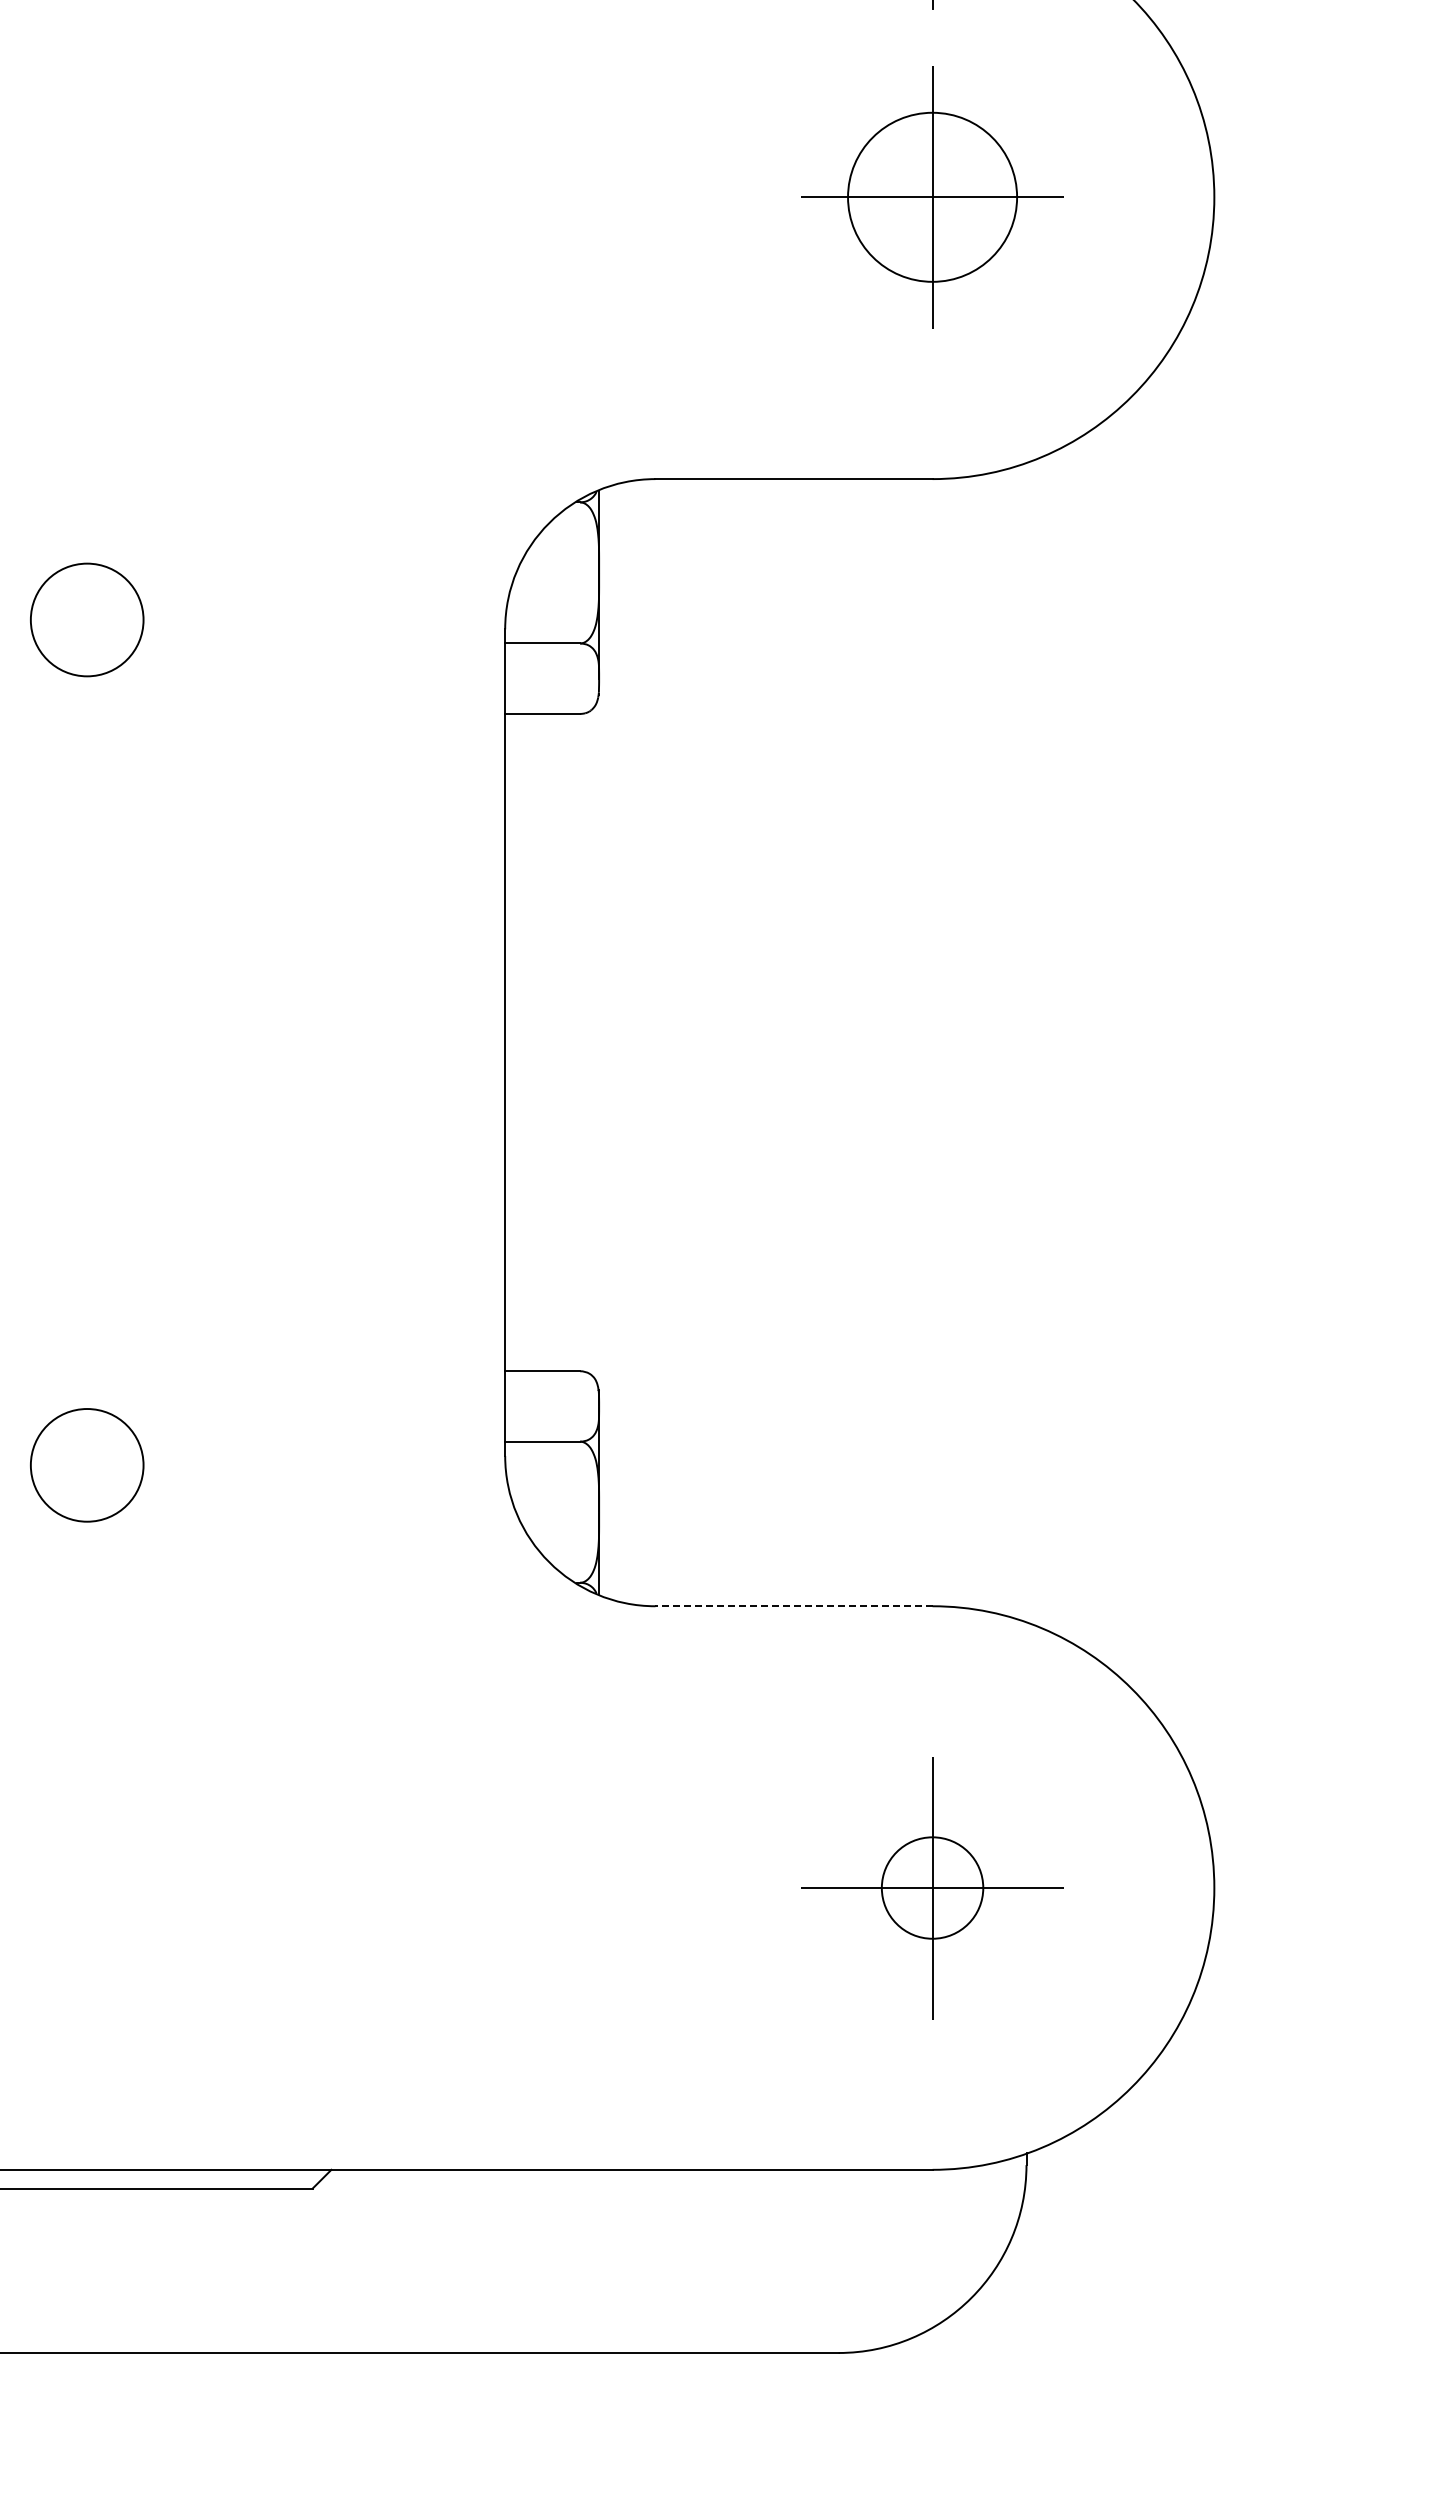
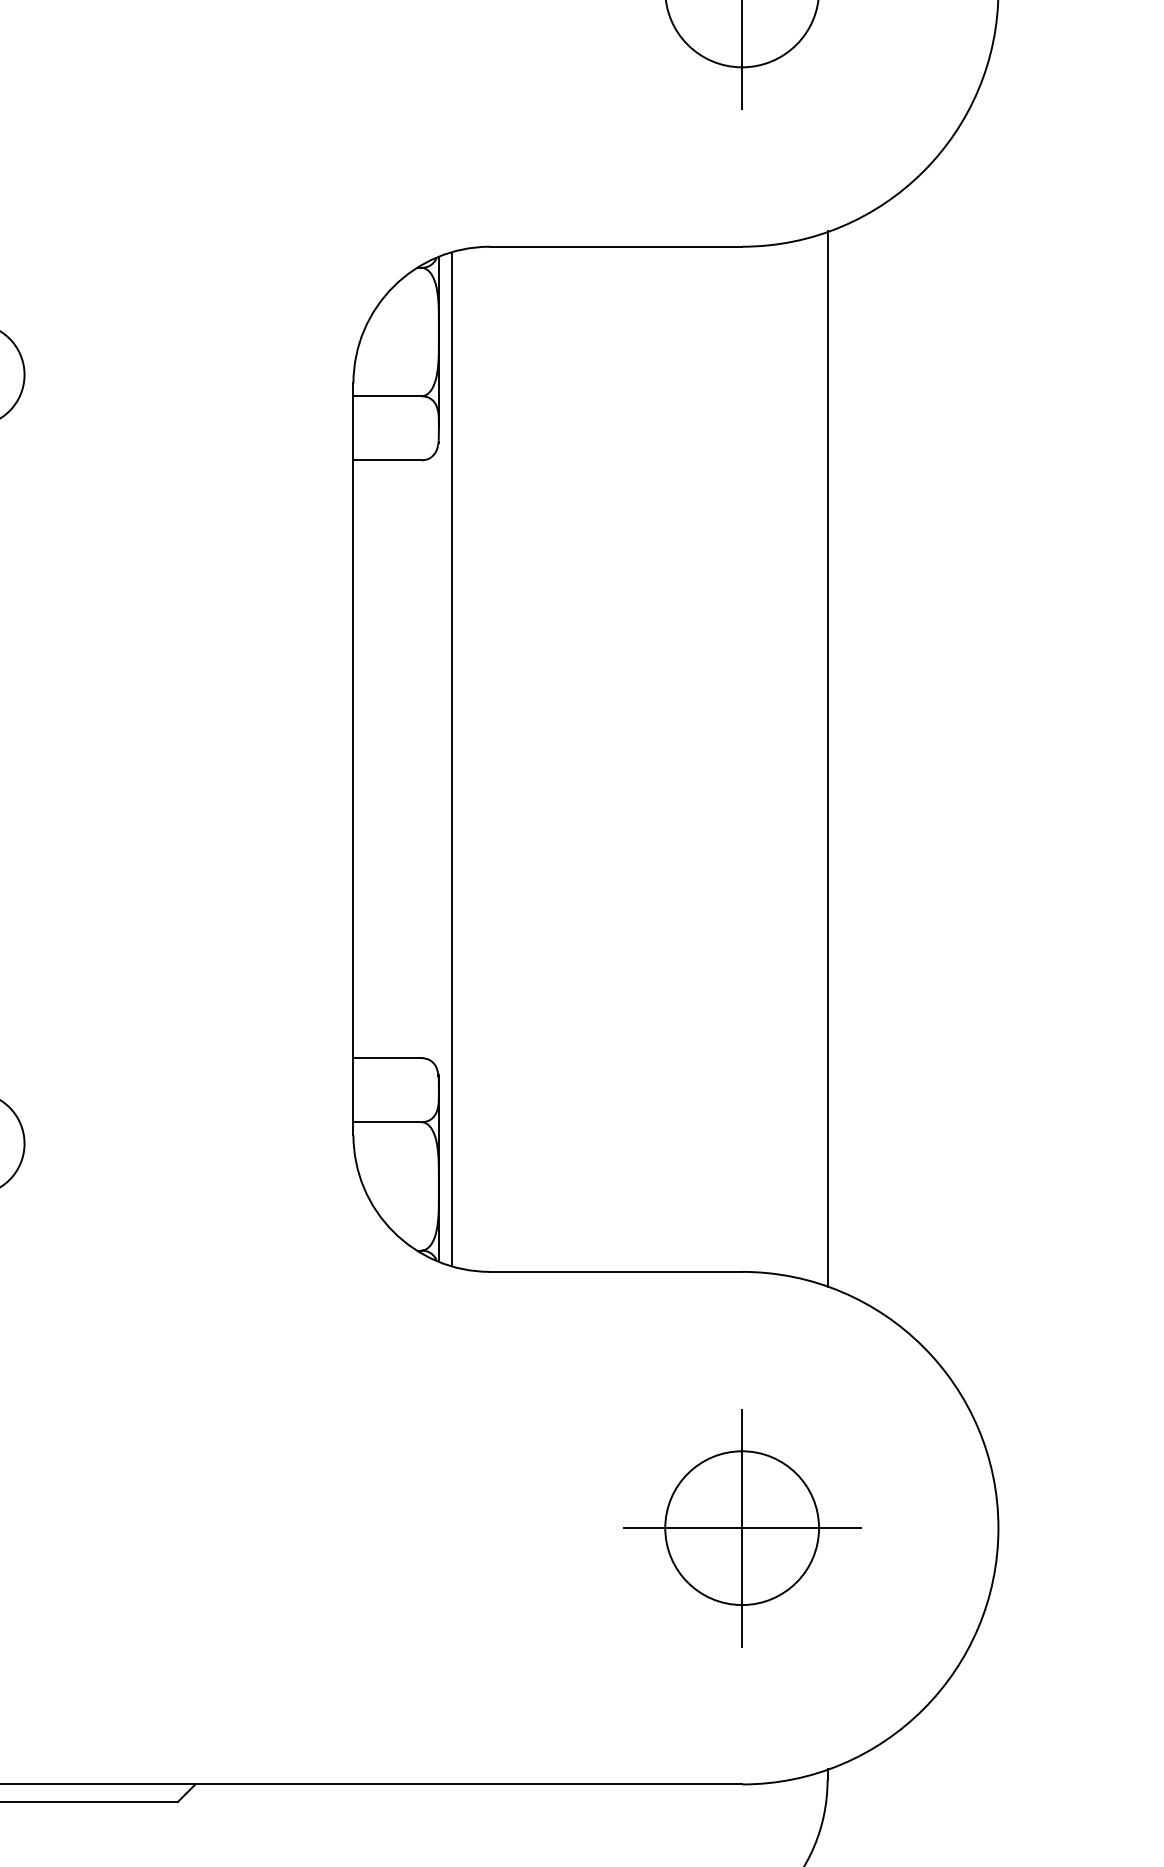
line: (613, 1042) -> (451, 759), added
line: (1026, 1042) -> (827, 759), added
line: (794, 1606) -> (616, 1272), dashed -> solid
circle: (932, 1887) -> (742, 1527), size x1.67

